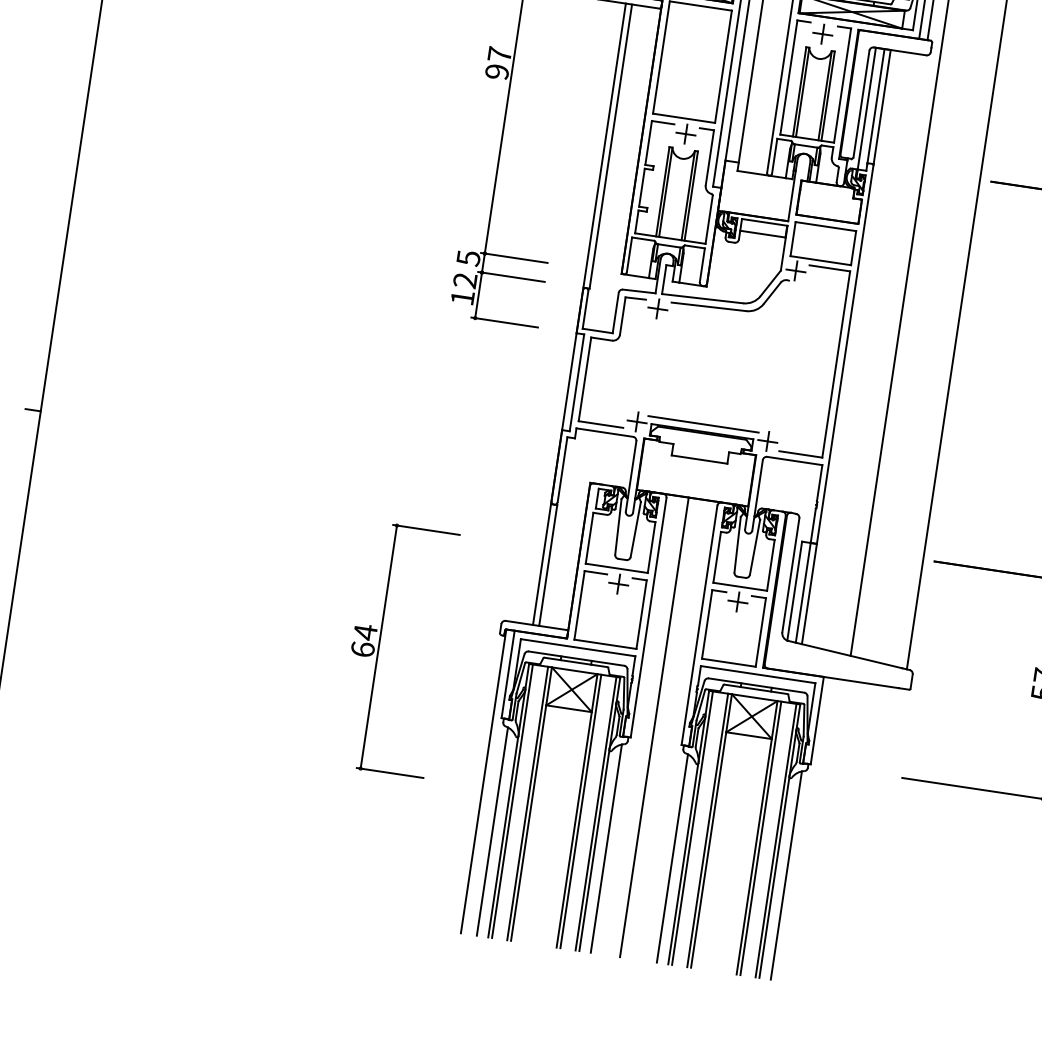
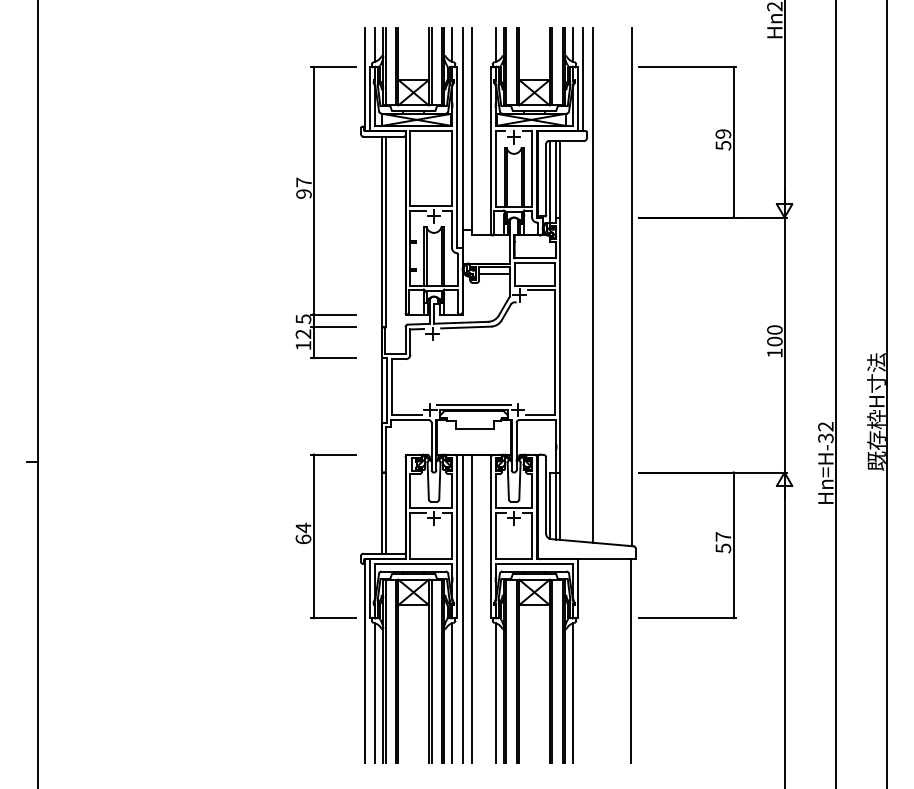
part: (379, 647) -> (314, 536), moved
line: (641, 724) -> (462, 608), added
line: (879, 840) -> (630, 661), added

